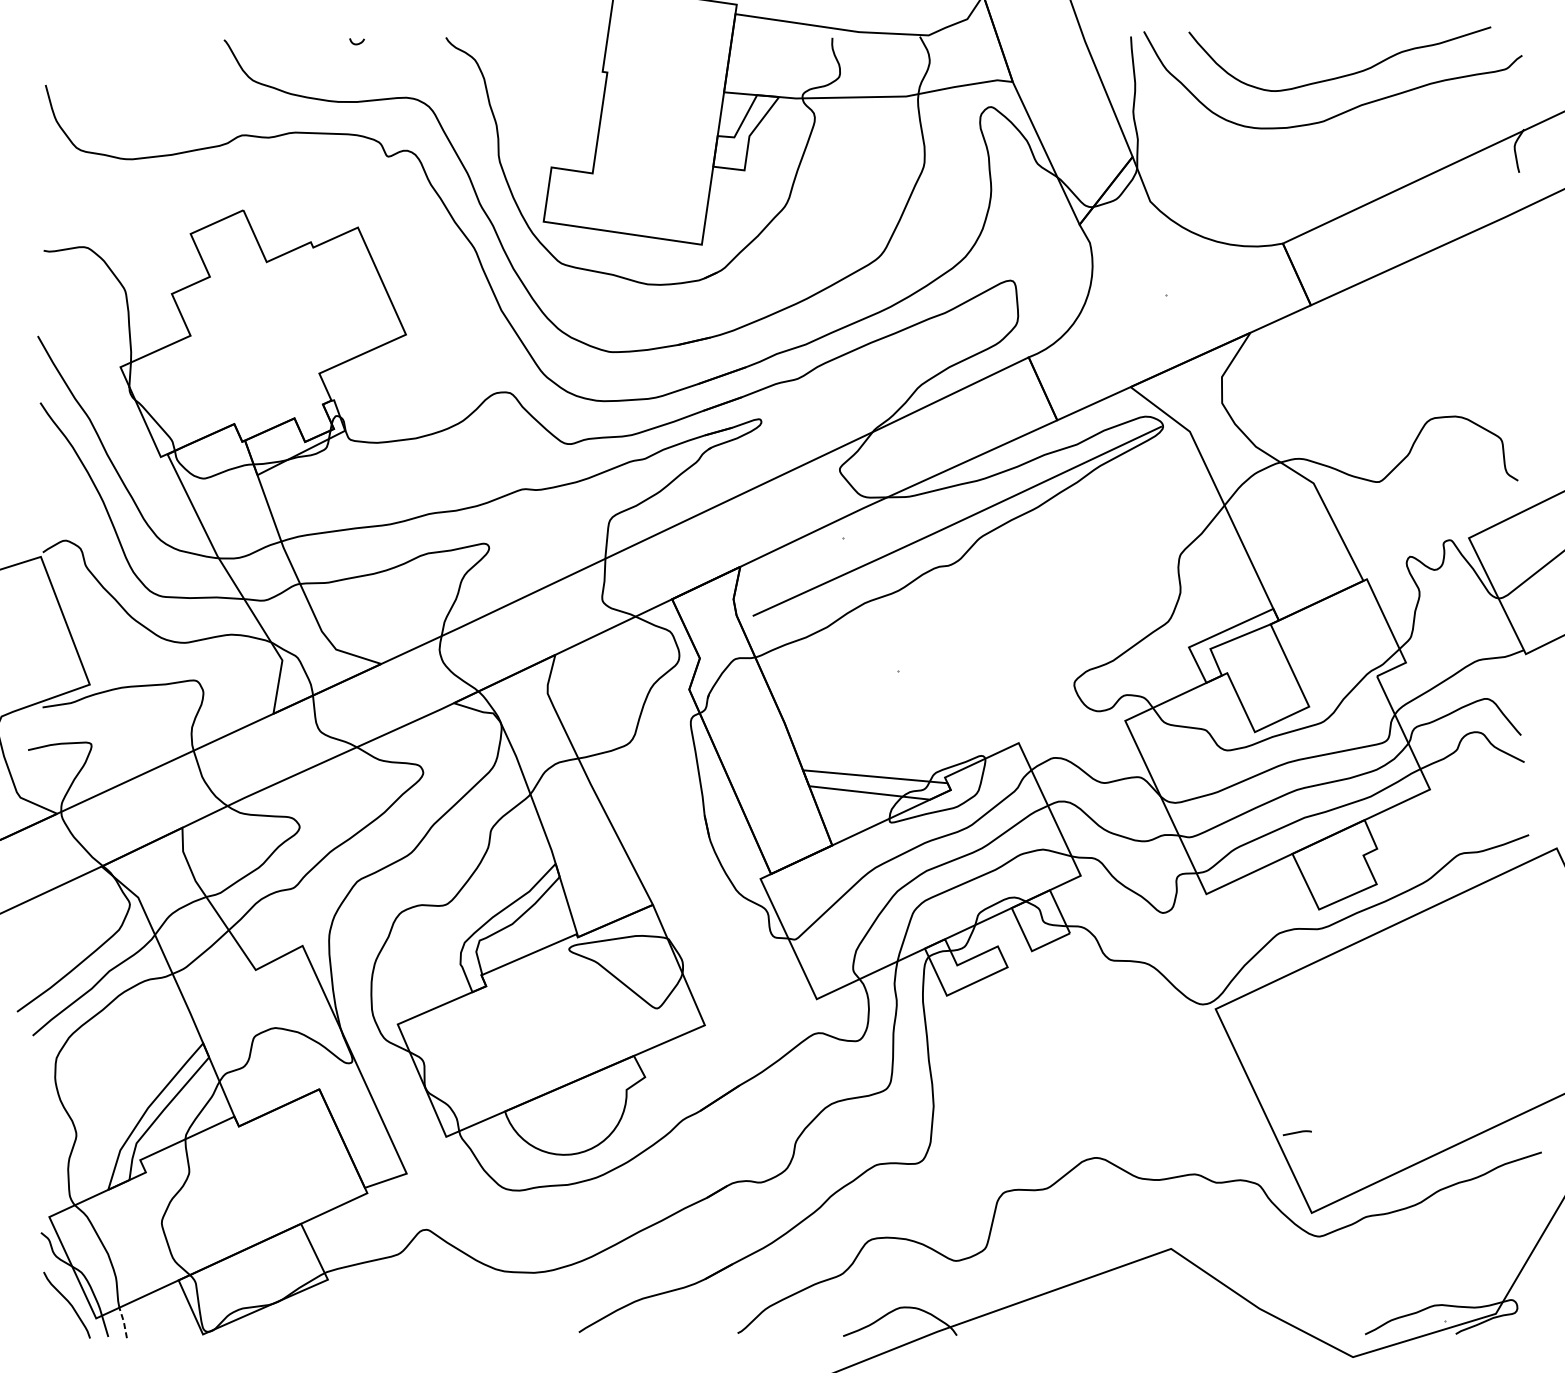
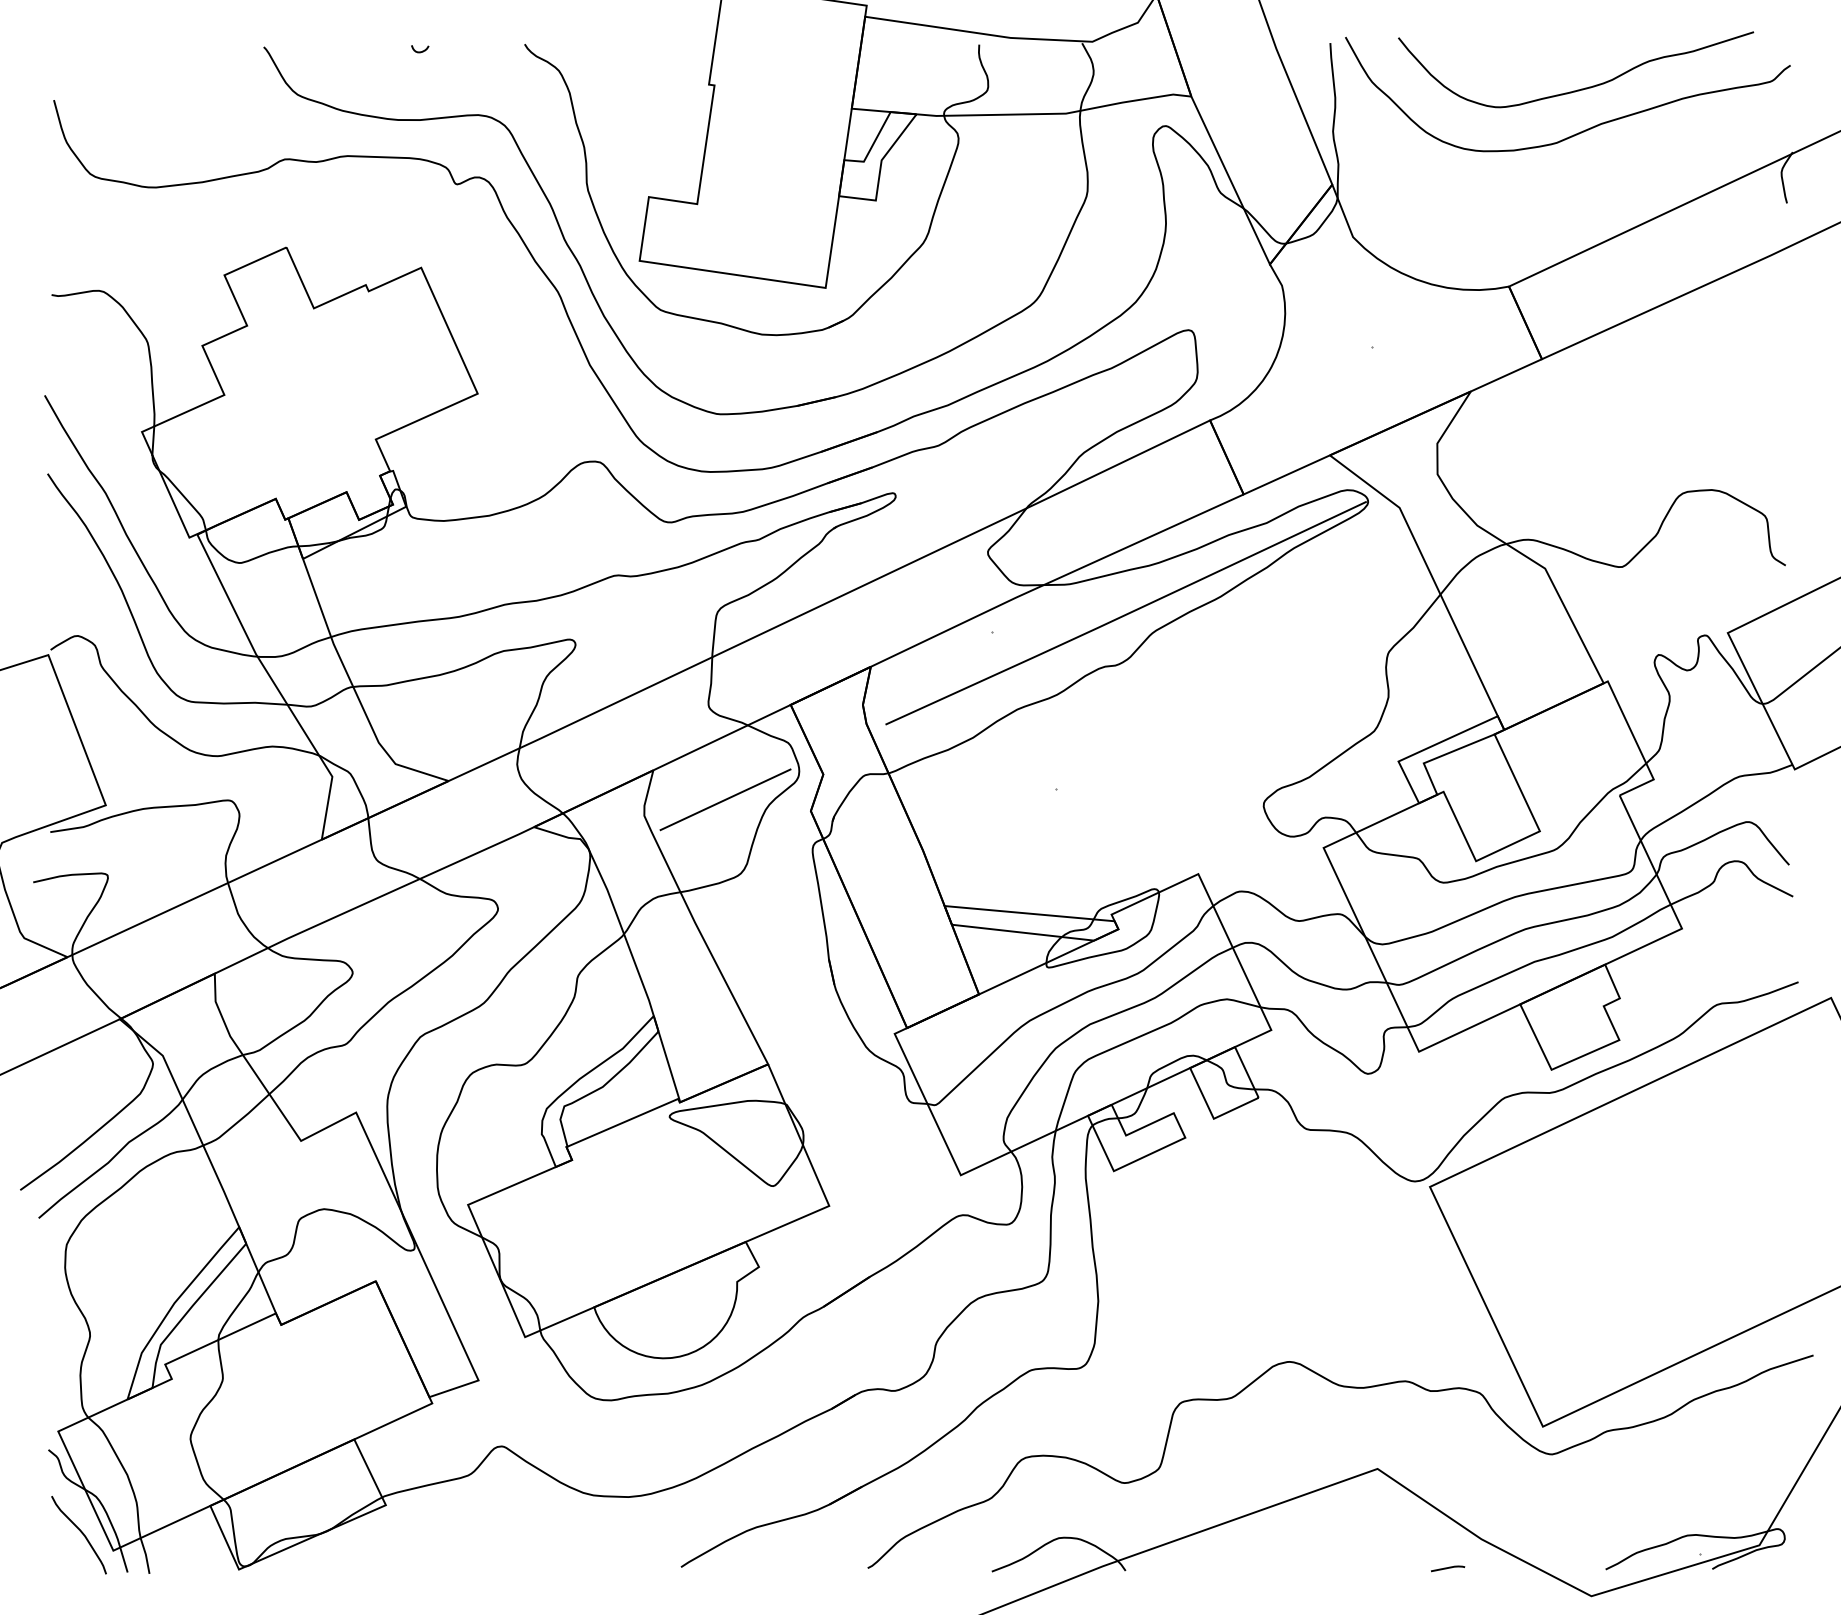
line: (616, 679) -> (725, 799), added
line: (1297, 1132) -> (1448, 1568), moved
line: (123, 1321) -> (145, 1554), dashed -> solid

